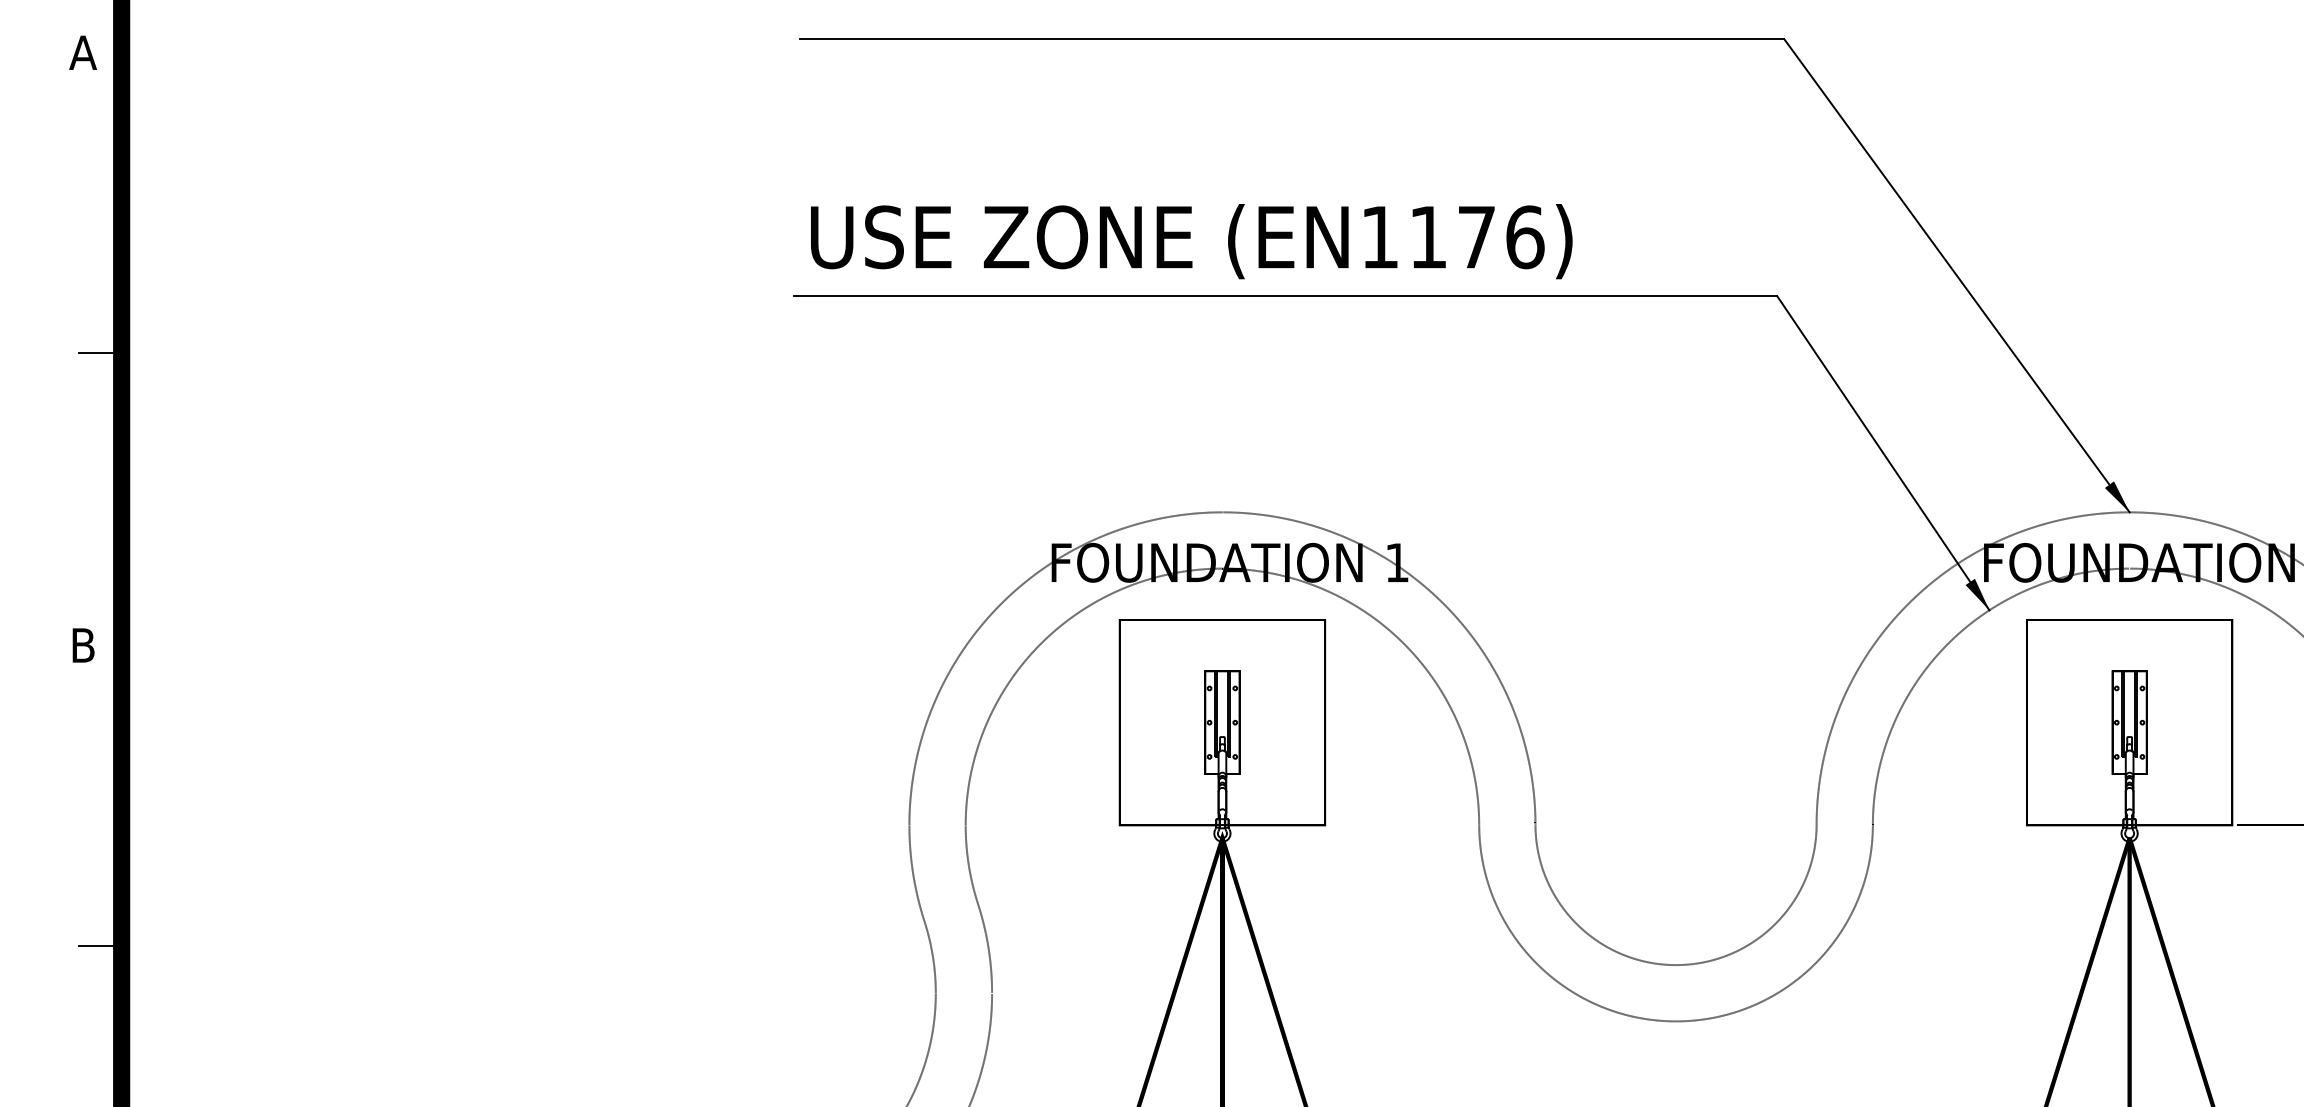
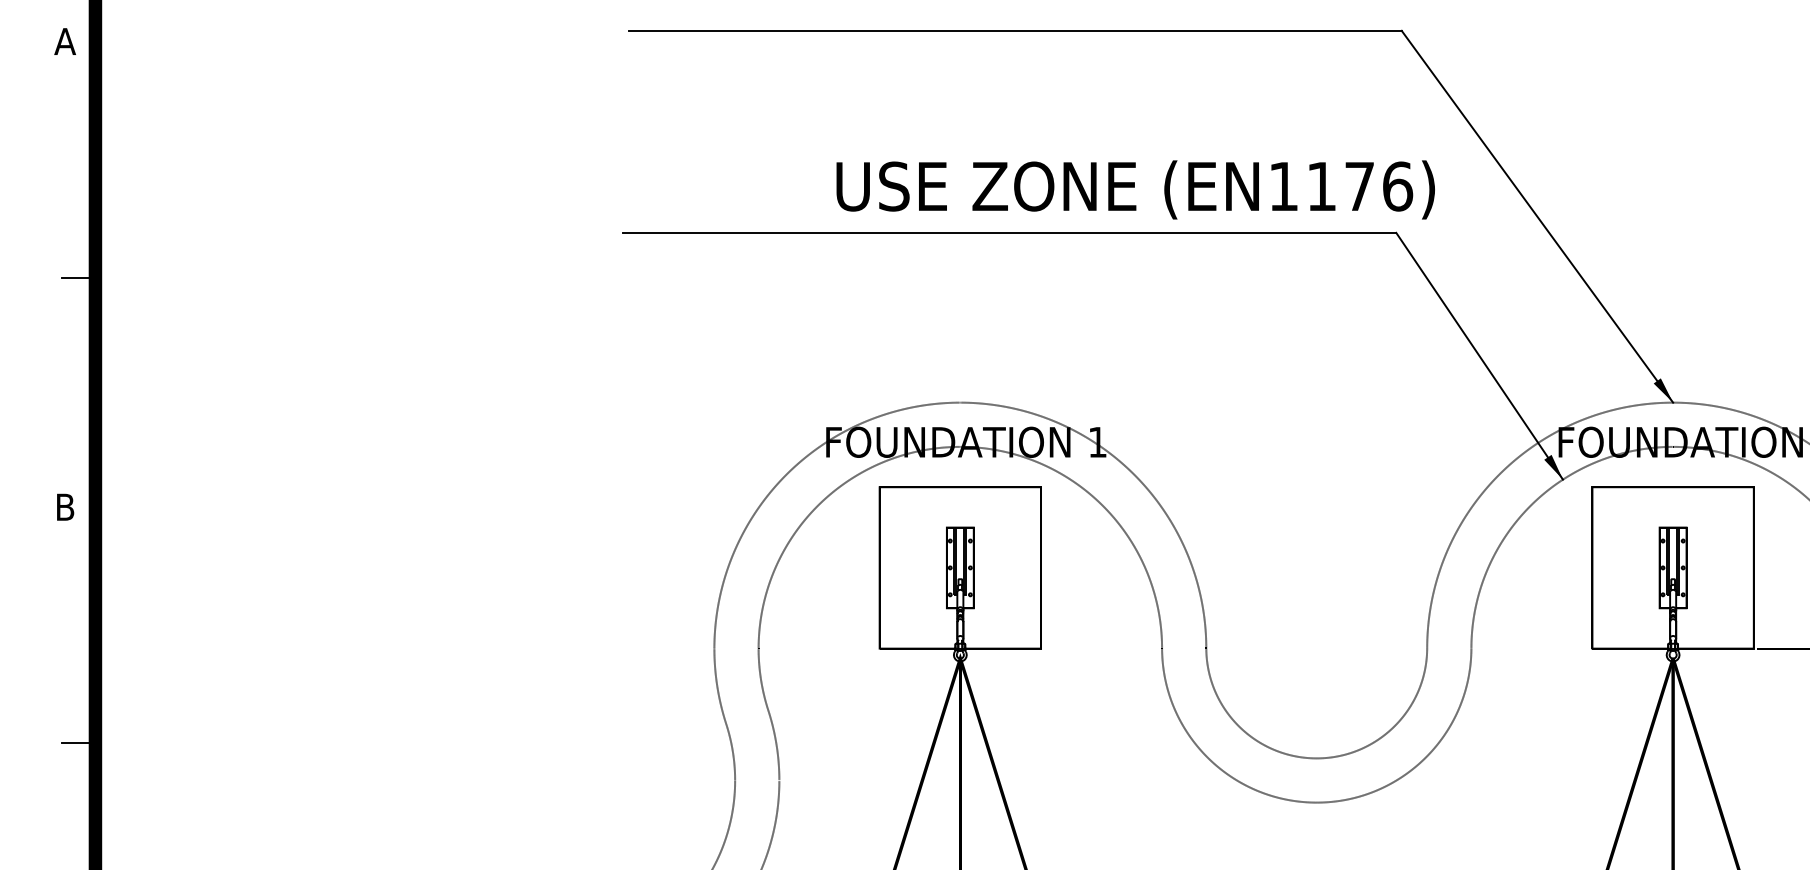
text: (1191, 241) -> (1135, 189), moved

